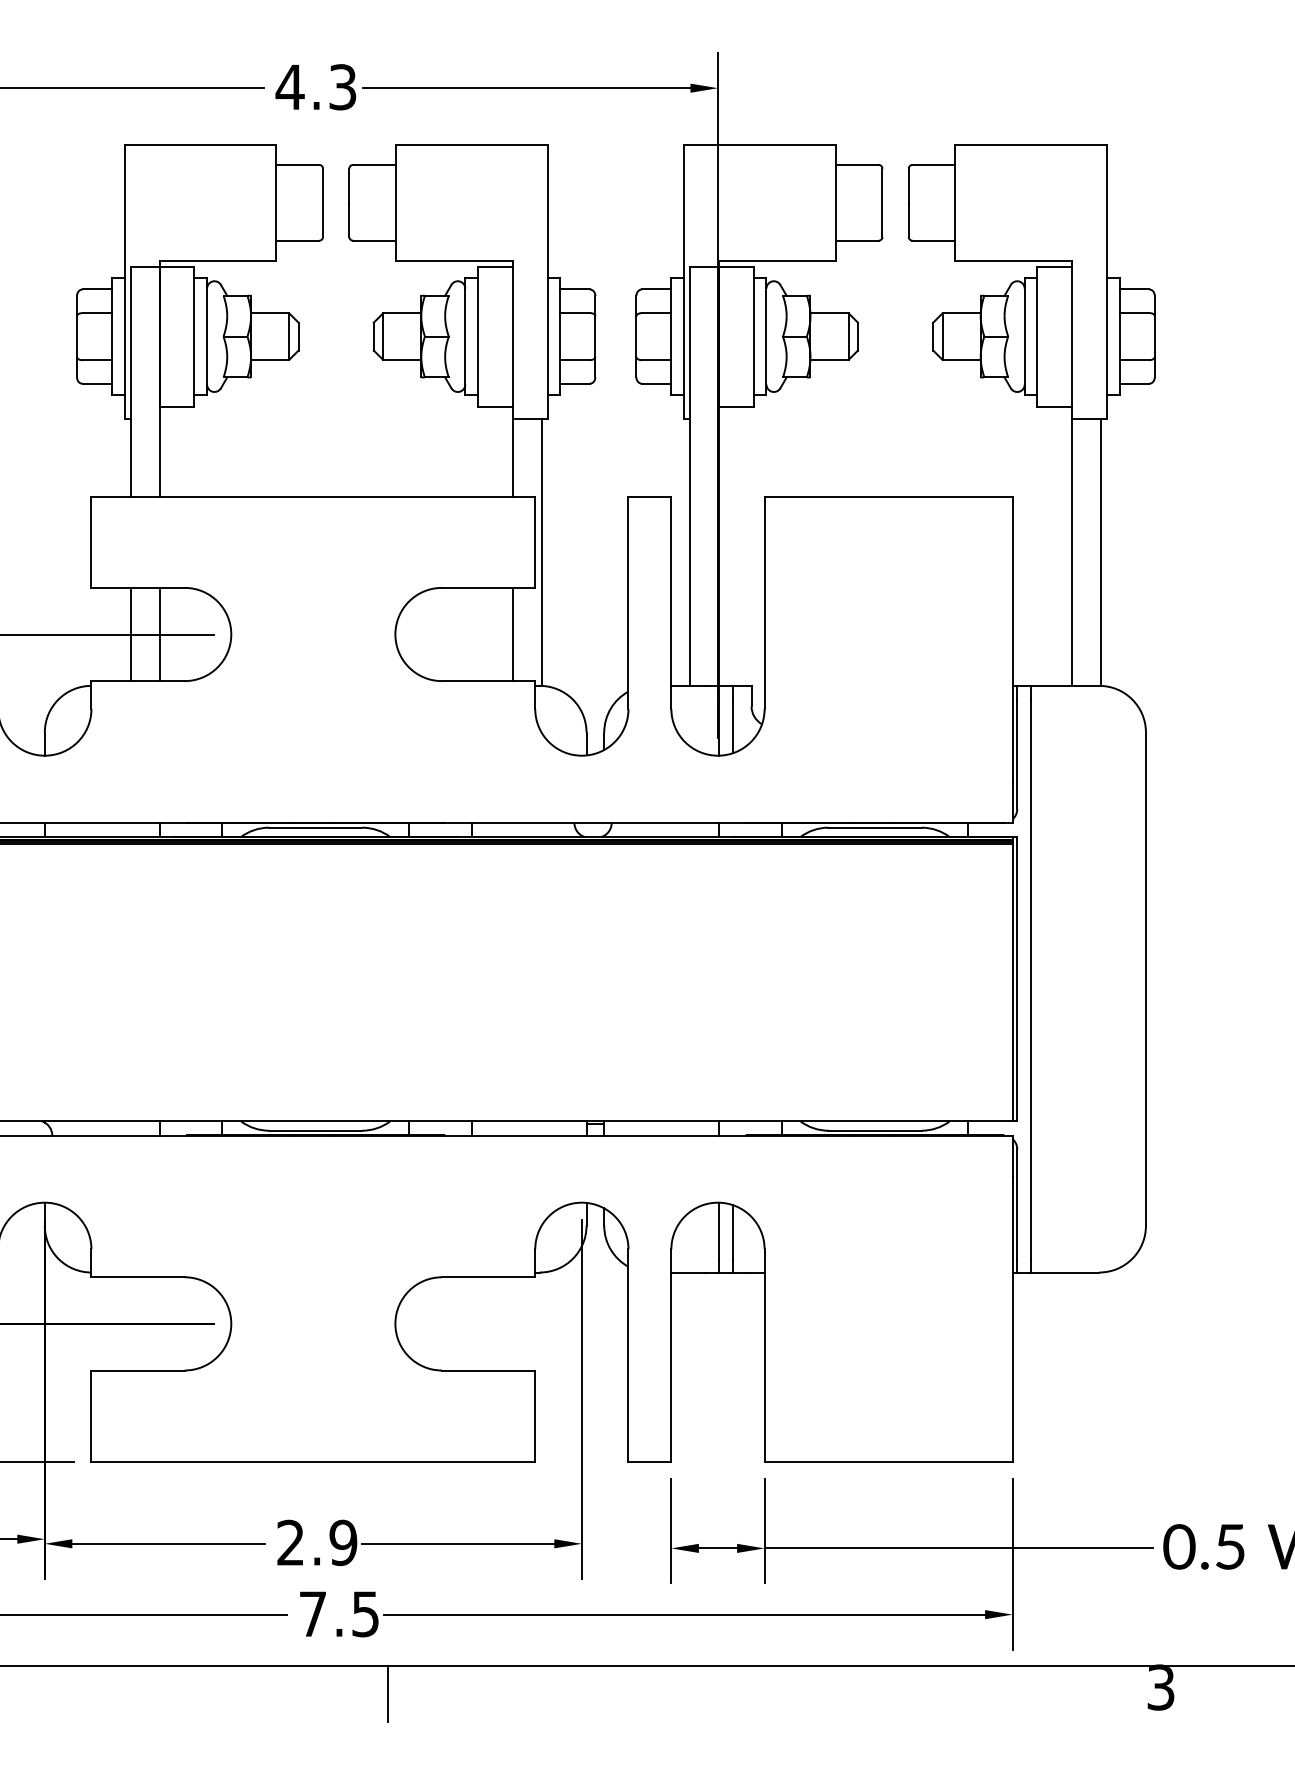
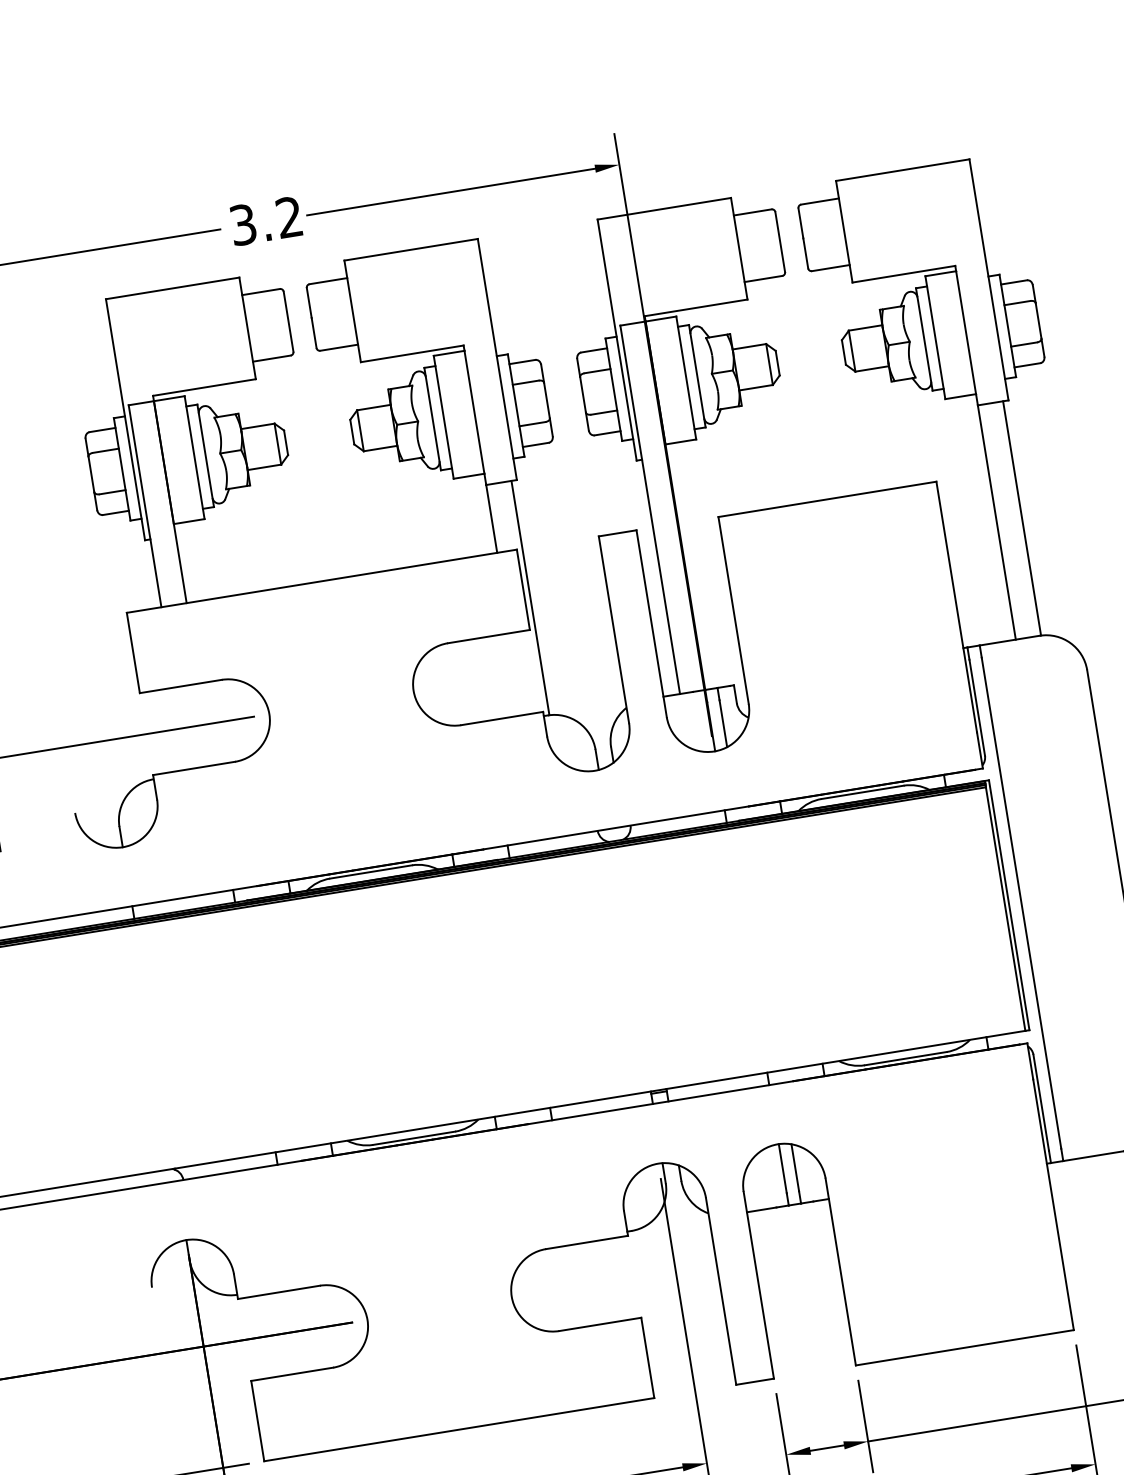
text: (315, 87) -> (265, 221), 4.3 -> 3.2
line: (130, 634) -> (180, 728), removed
line: (159, 634) -> (206, 724), removed
line: (512, 634) -> (516, 674), removed

